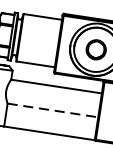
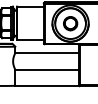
line: (53, 110) -> (47, 69), dashed -> solid

